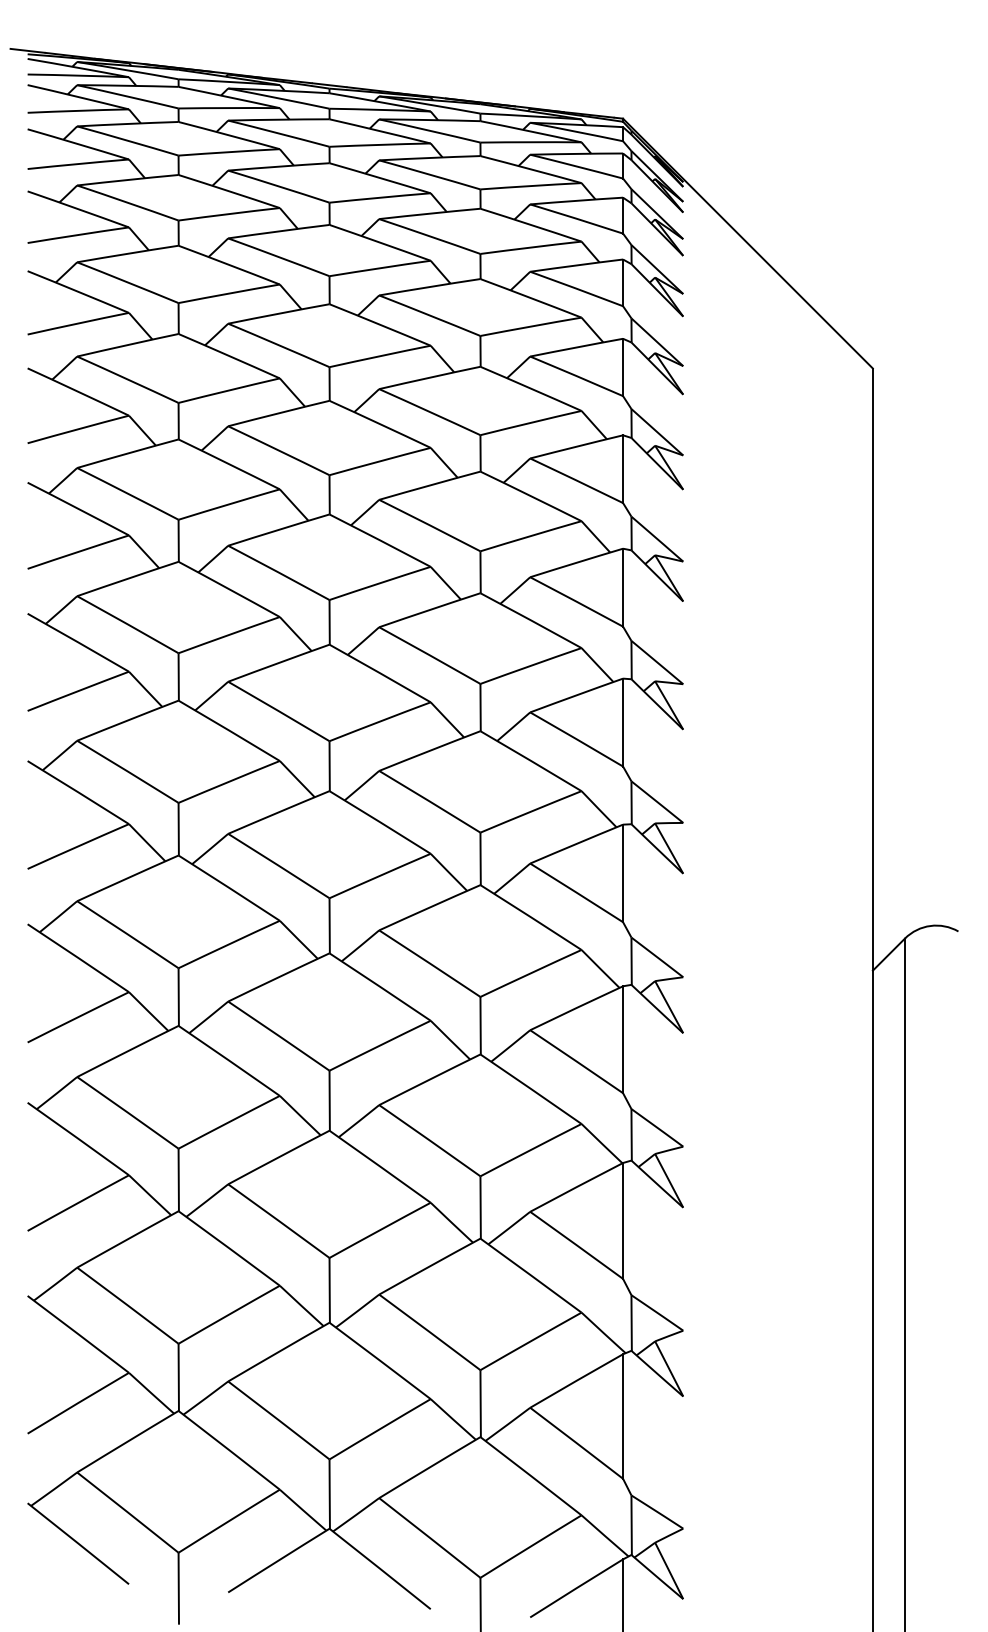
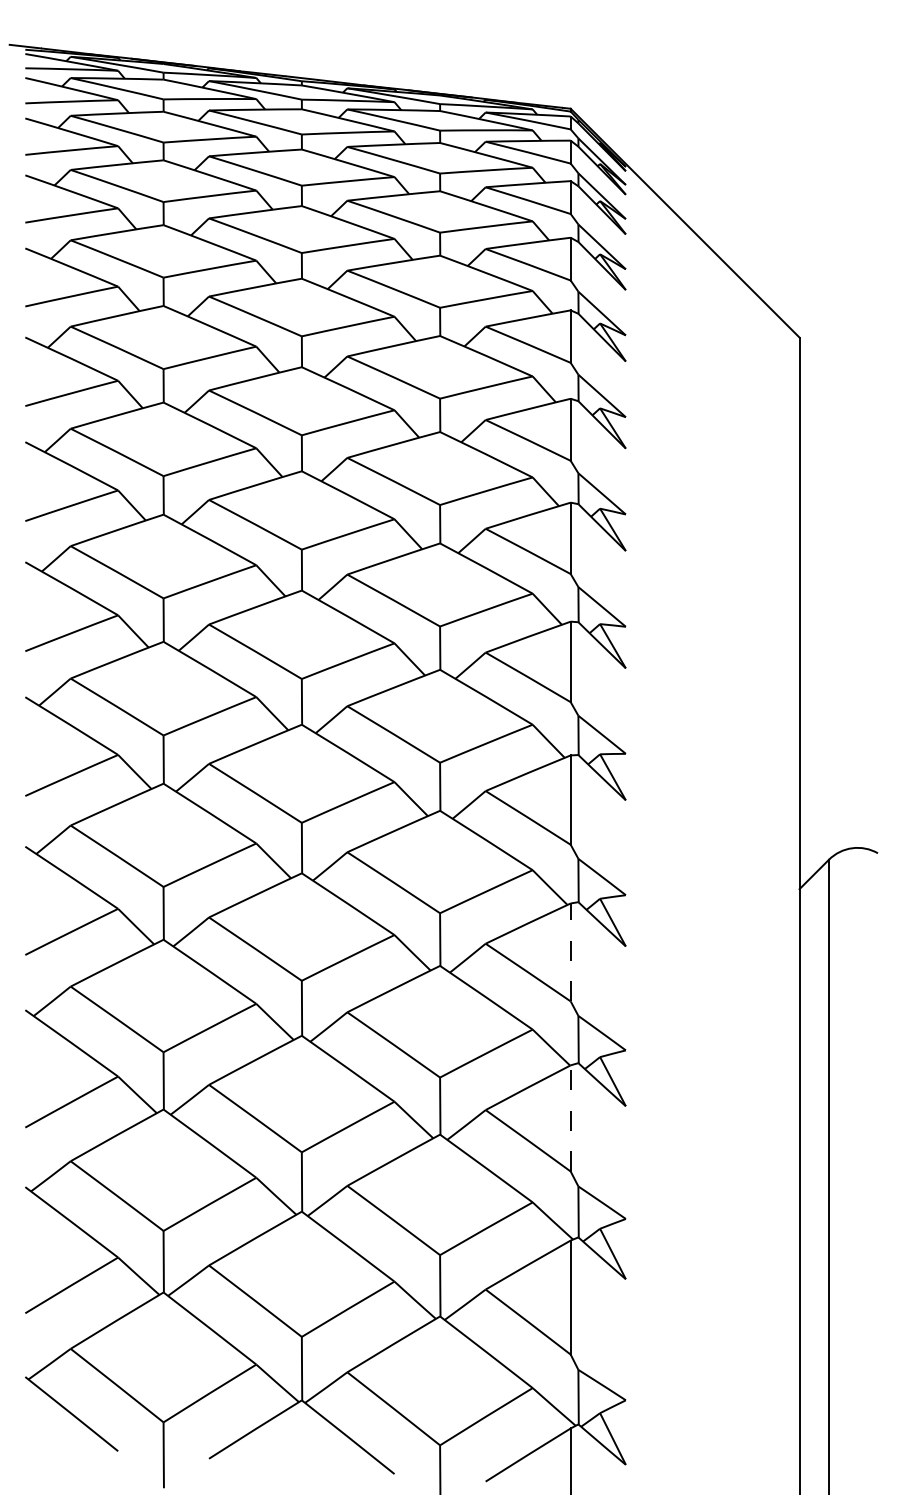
line: (622, 1039) -> (570, 952), solid -> dashed
line: (622, 1219) -> (570, 1117), solid -> dashed

